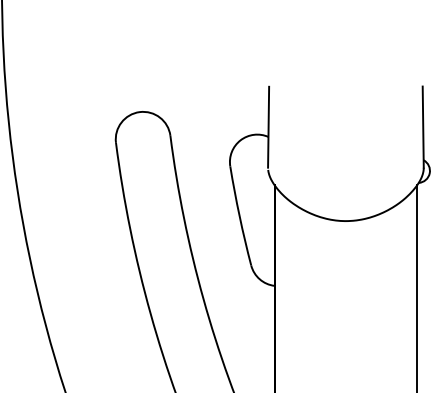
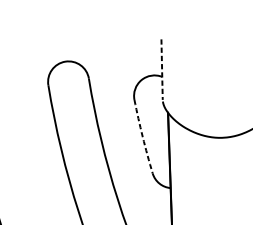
line: (268, 127) -> (162, 69), solid -> dashed
arc: (239, 216) -> (142, 137), solid -> dashed

